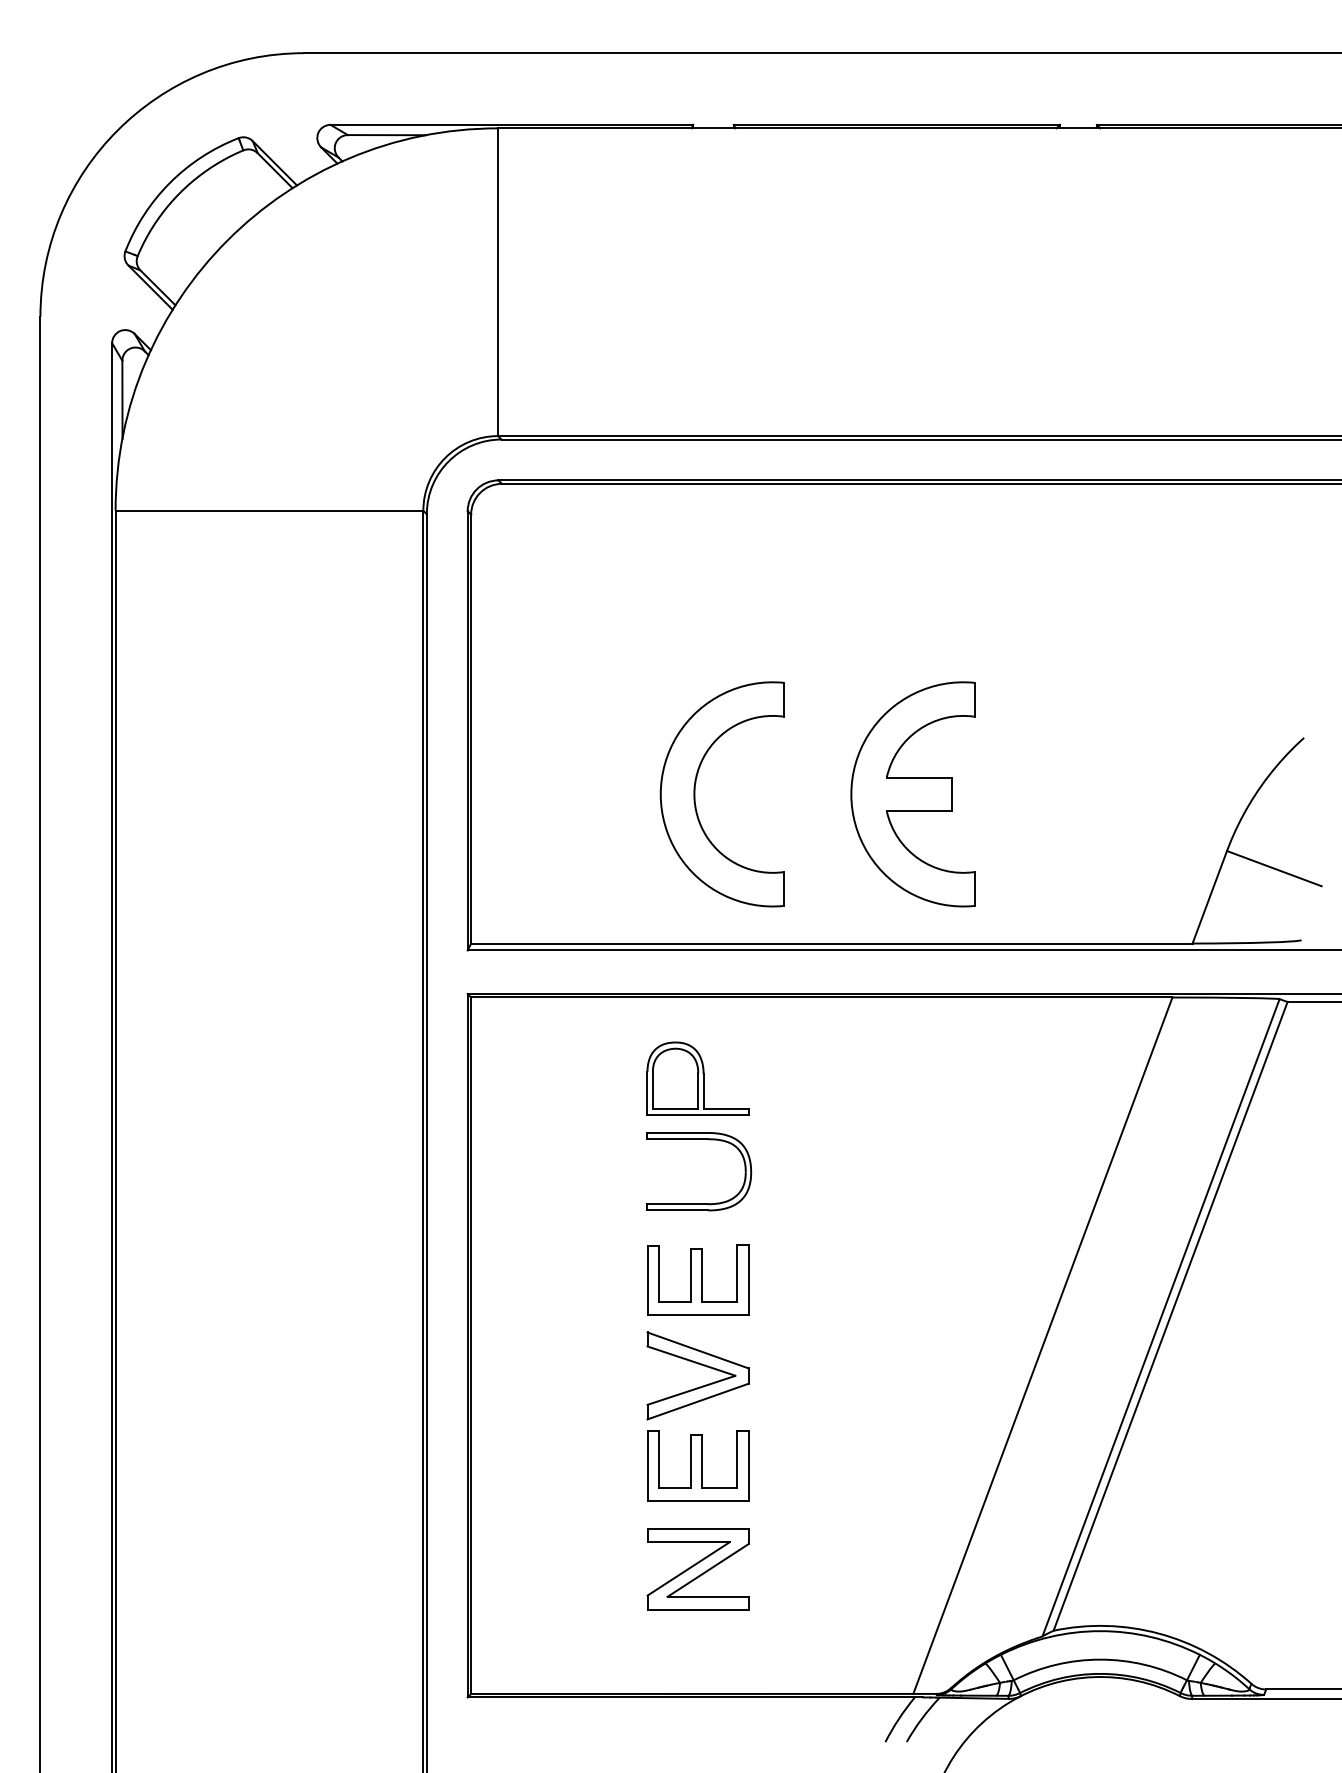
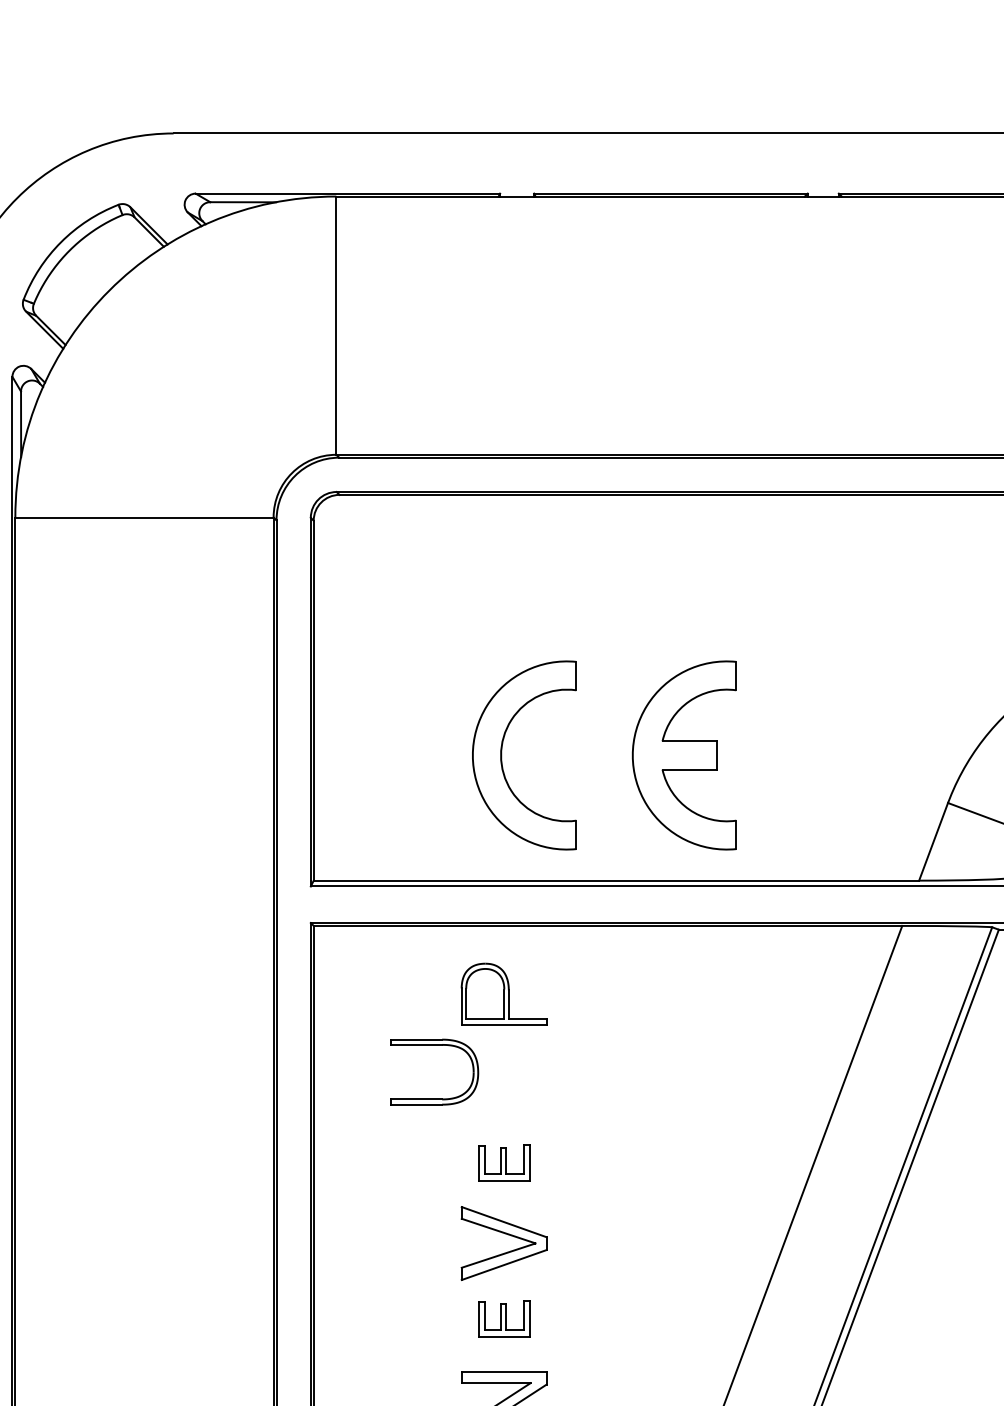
part: (699, 1139) -> (434, 1045), moved
part: (698, 1279) -> (504, 1162), size x0.6
part: (698, 1465) -> (504, 1318), size x0.6

